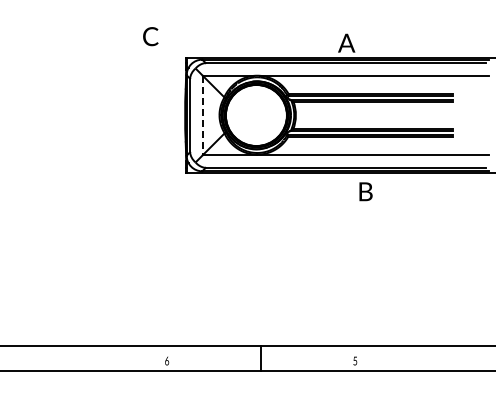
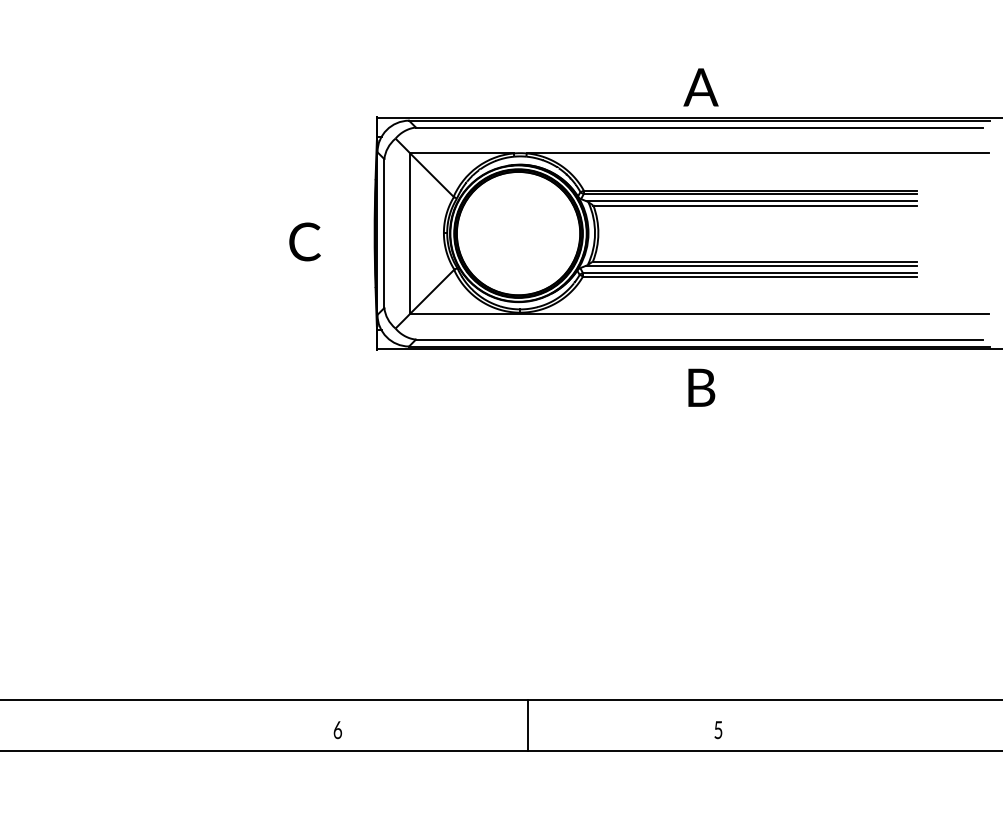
text: (150, 36) -> (304, 241), moved
line: (202, 115) -> (409, 233), dashed -> solid
text: (365, 191) -> (700, 387), moved

